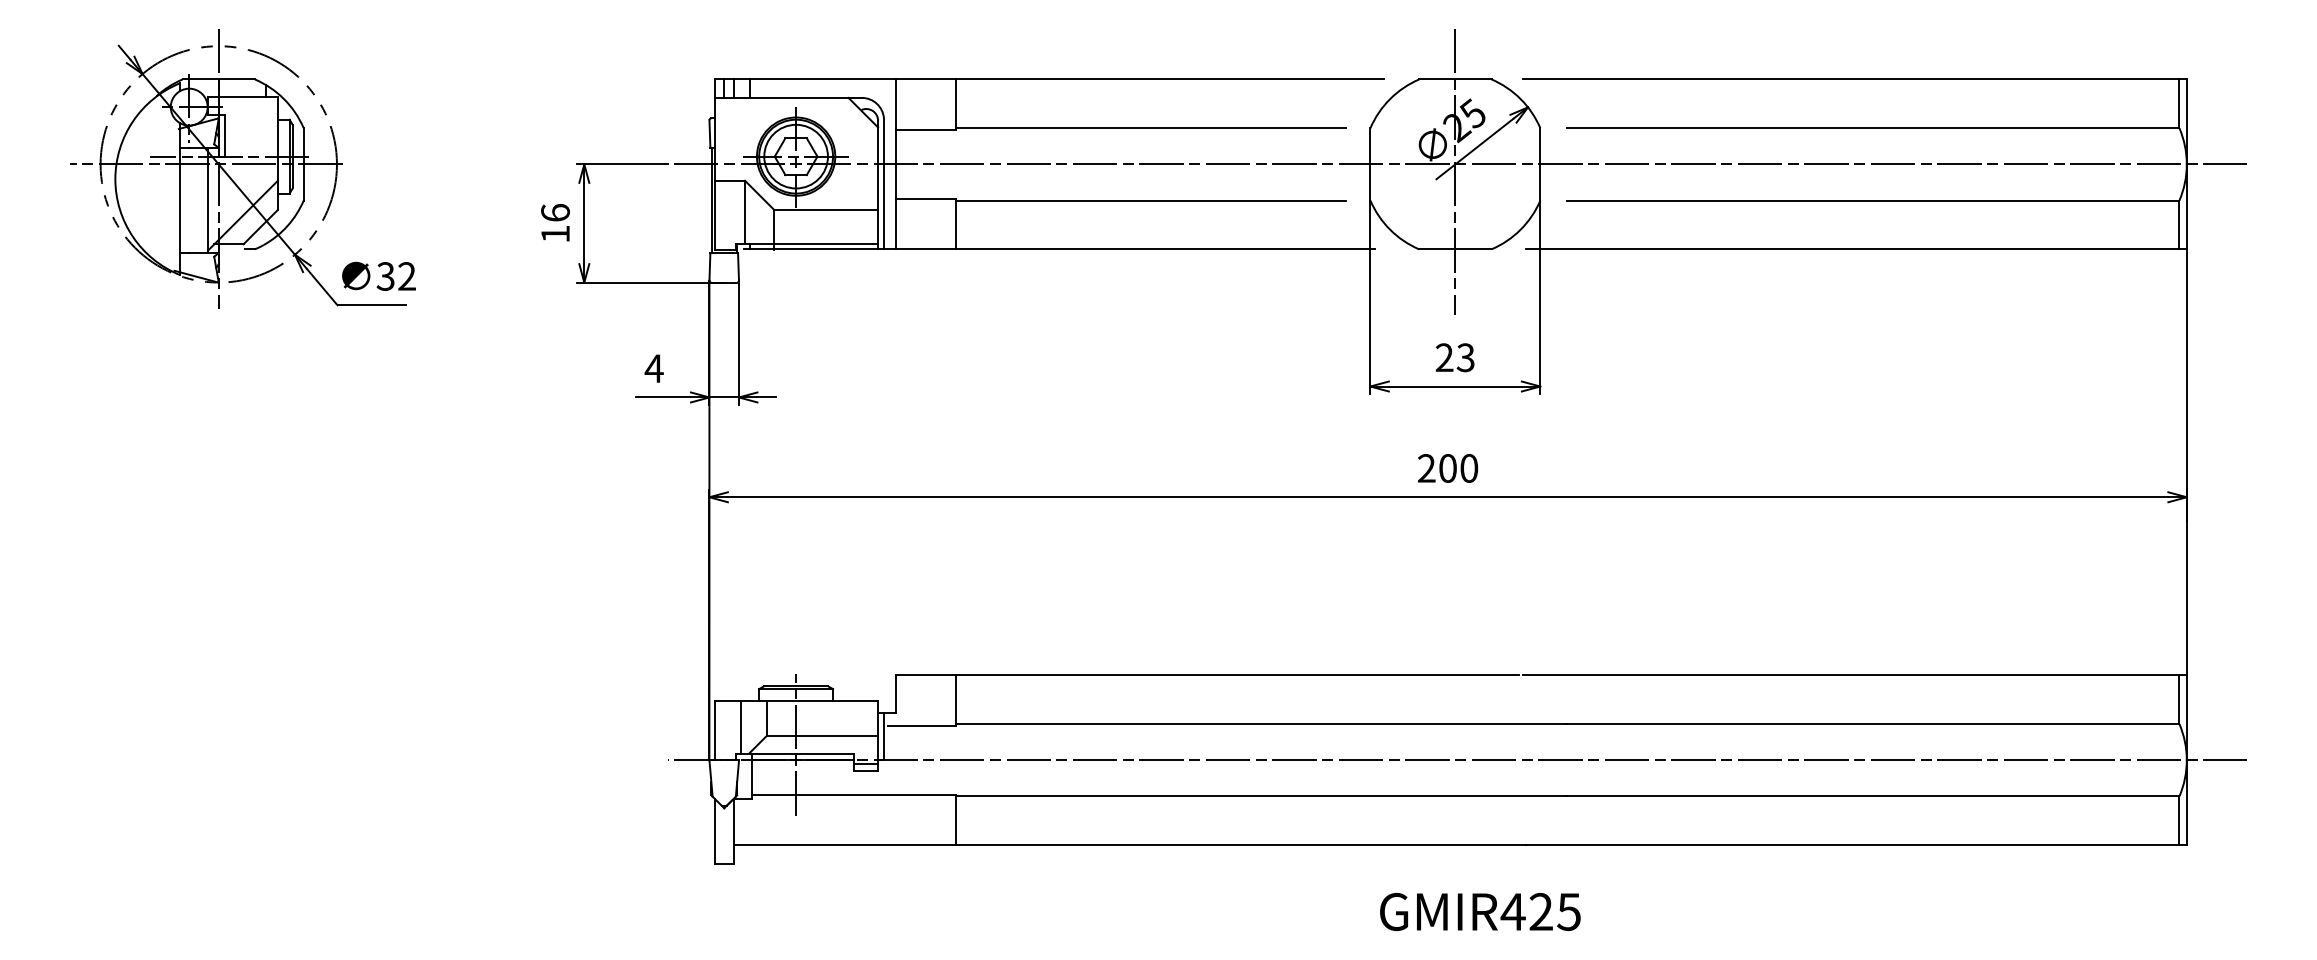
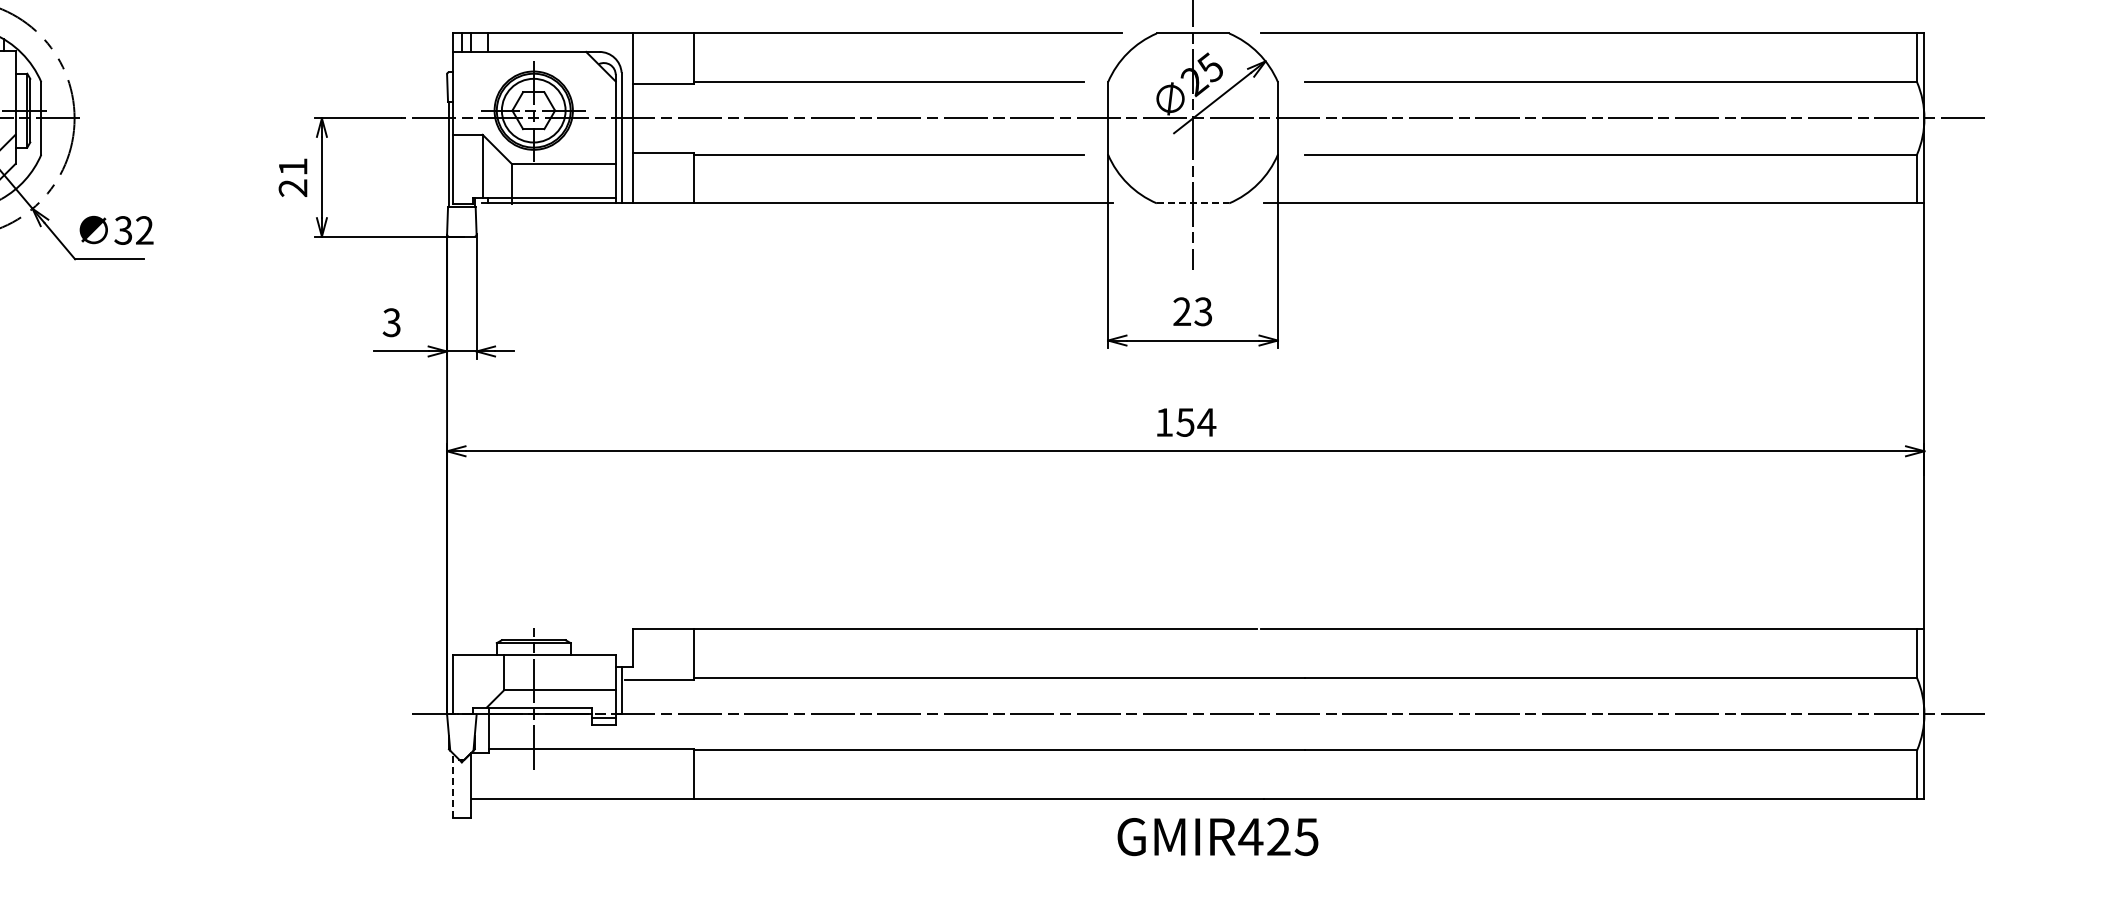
text: (555, 223) -> (293, 177), 16 -> 21
line: (1455, 249) -> (1193, 203), solid -> dashed
text: (653, 368) -> (391, 322), 4 -> 3
text: (1448, 468) -> (1186, 422), 200 -> 154
line: (741, 726) -> (479, 680), removed
line: (714, 830) -> (452, 784), solid -> dashed
text: (1480, 911) -> (1218, 836), moved

